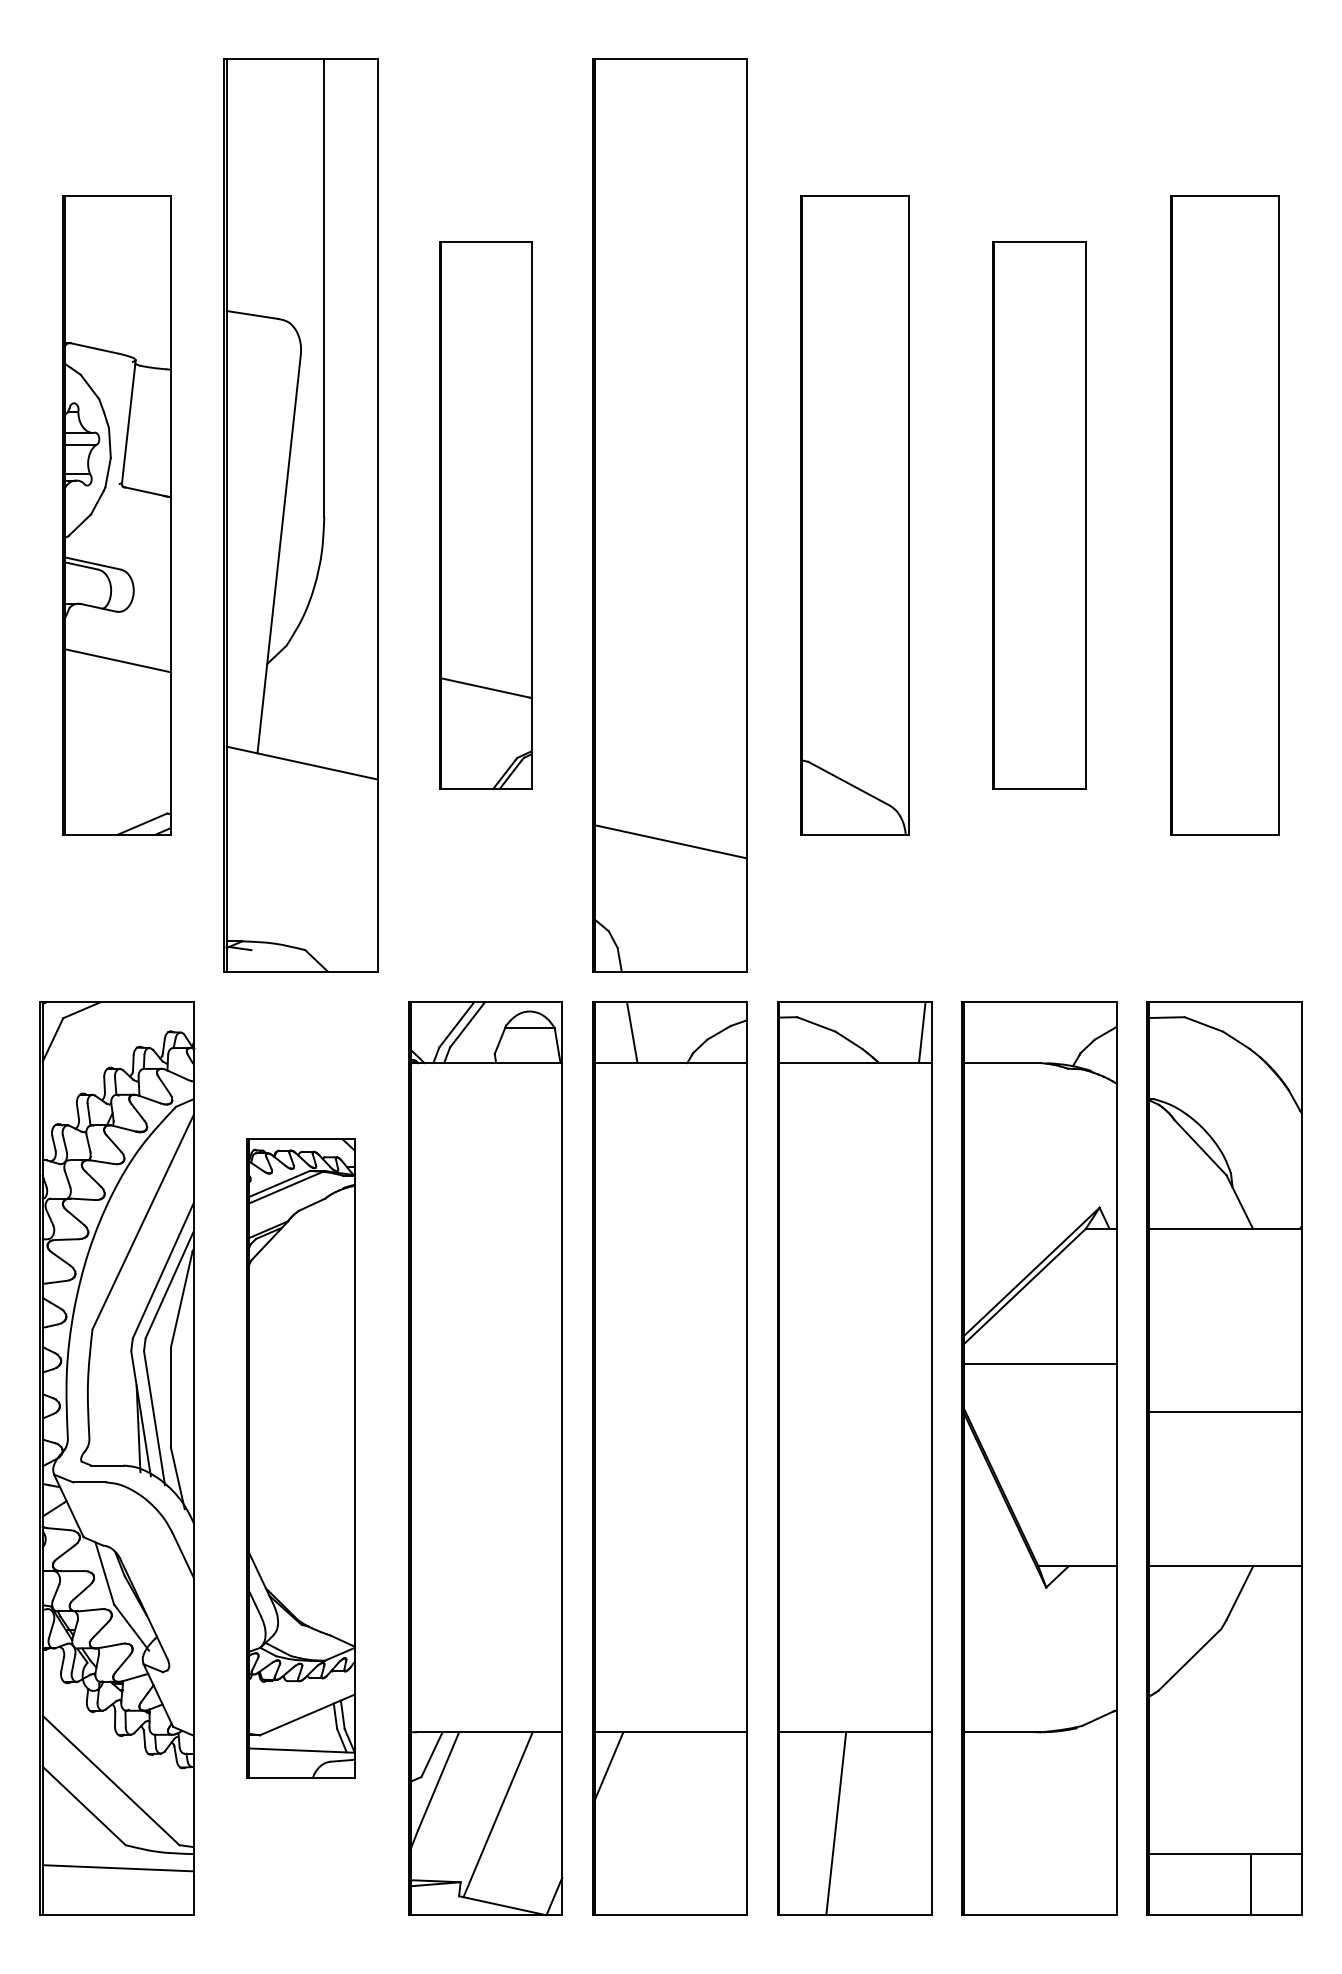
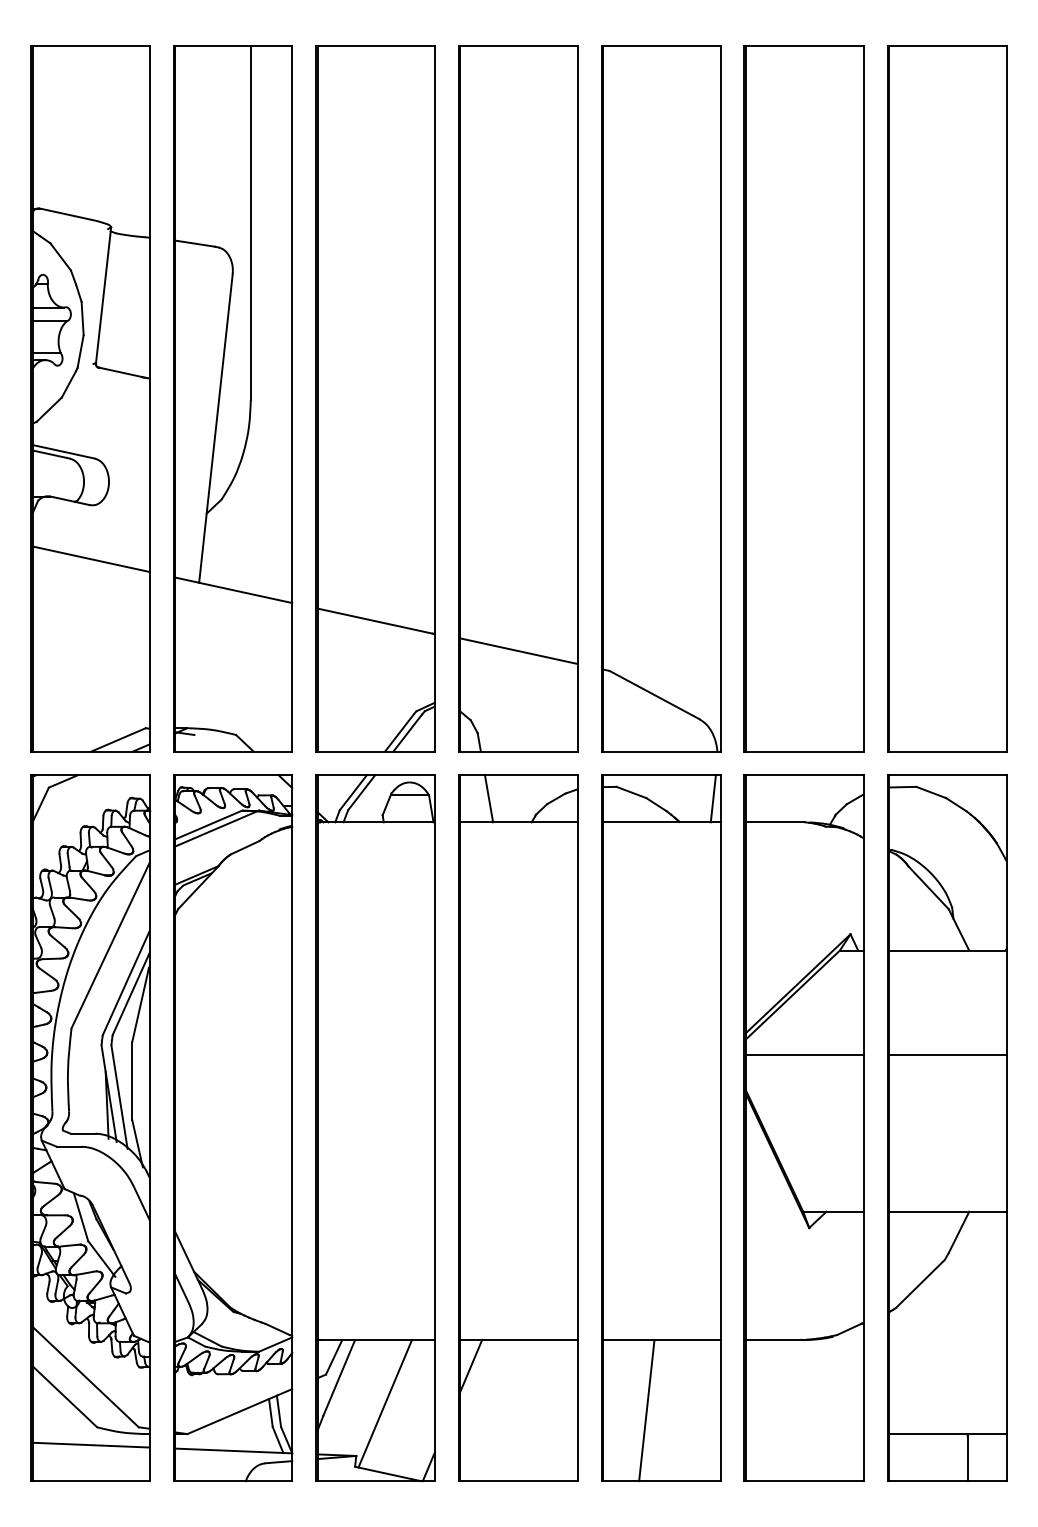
part: (116, 515) -> (90, 398), size x1.43
part: (485, 515) -> (375, 398), size x1.67
part: (854, 515) -> (660, 398), size x1.43
part: (1039, 515) -> (804, 398), size x1.67
part: (1224, 515) -> (947, 398), size x1.43
line: (1224, 1412) -> (947, 1055), moved
part: (300, 1458) -> (232, 1128), size x1.43

